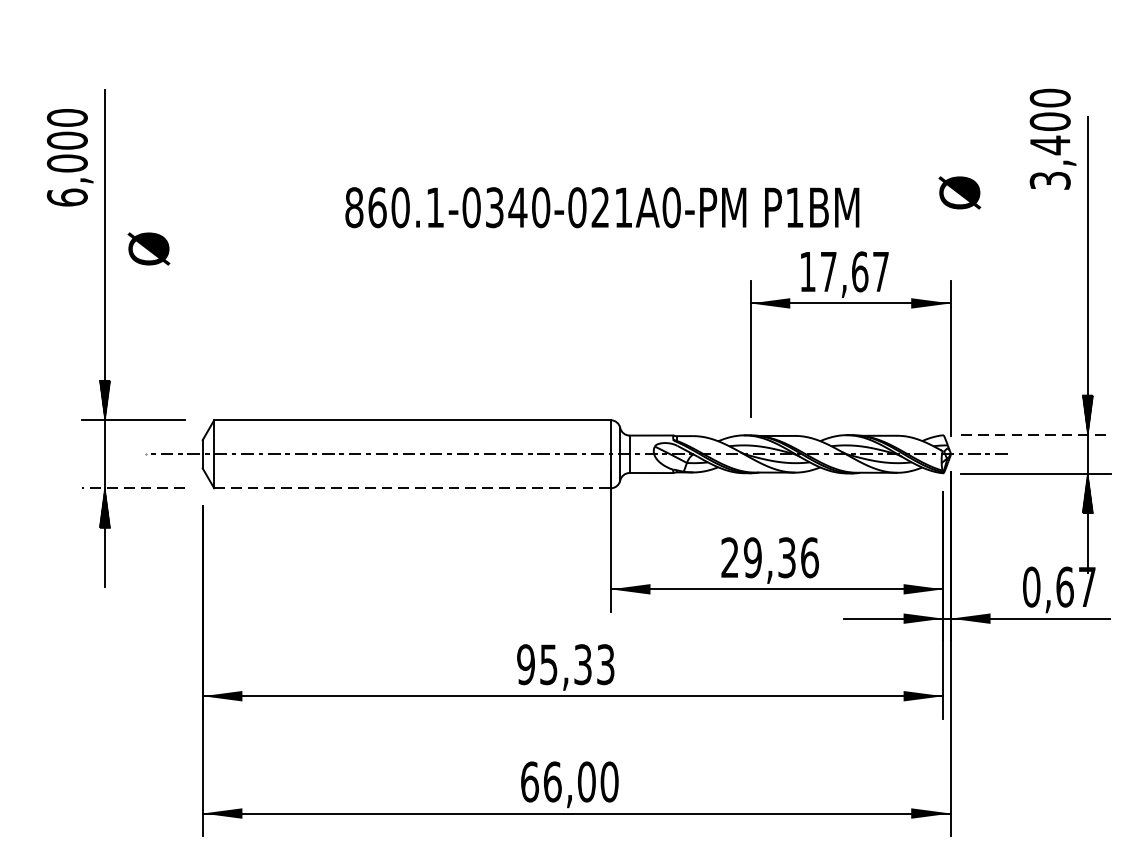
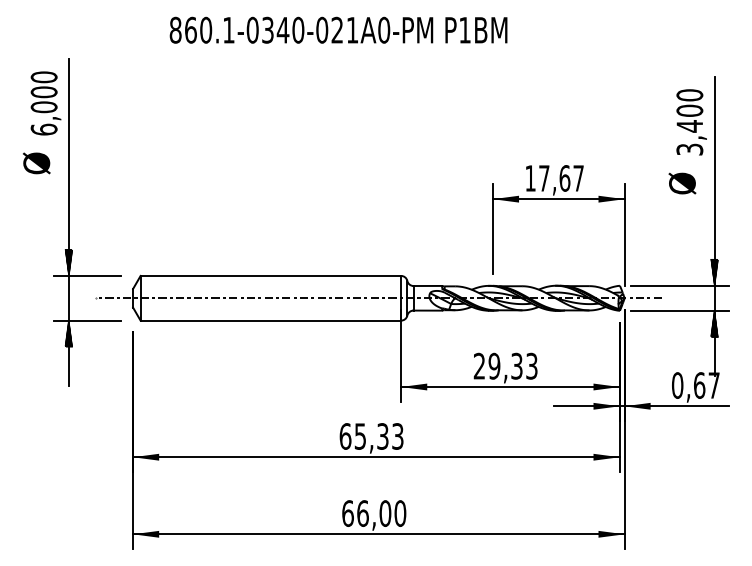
text: (1052, 139) -> (691, 122), moved
text: (959, 192) -> (682, 183), moved
text: (602, 206) -> (338, 29), moved
text: (148, 249) -> (36, 163), moved
line: (1036, 434) -> (680, 285), dashed -> solid
line: (133, 488) -> (87, 320), dashed -> solid
line: (413, 488) -> (271, 320), dashed -> solid
text: (809, 556) -> (531, 365), 29,36 -> 29,33
text: (526, 664) -> (345, 436), 95,33 -> 65,33

